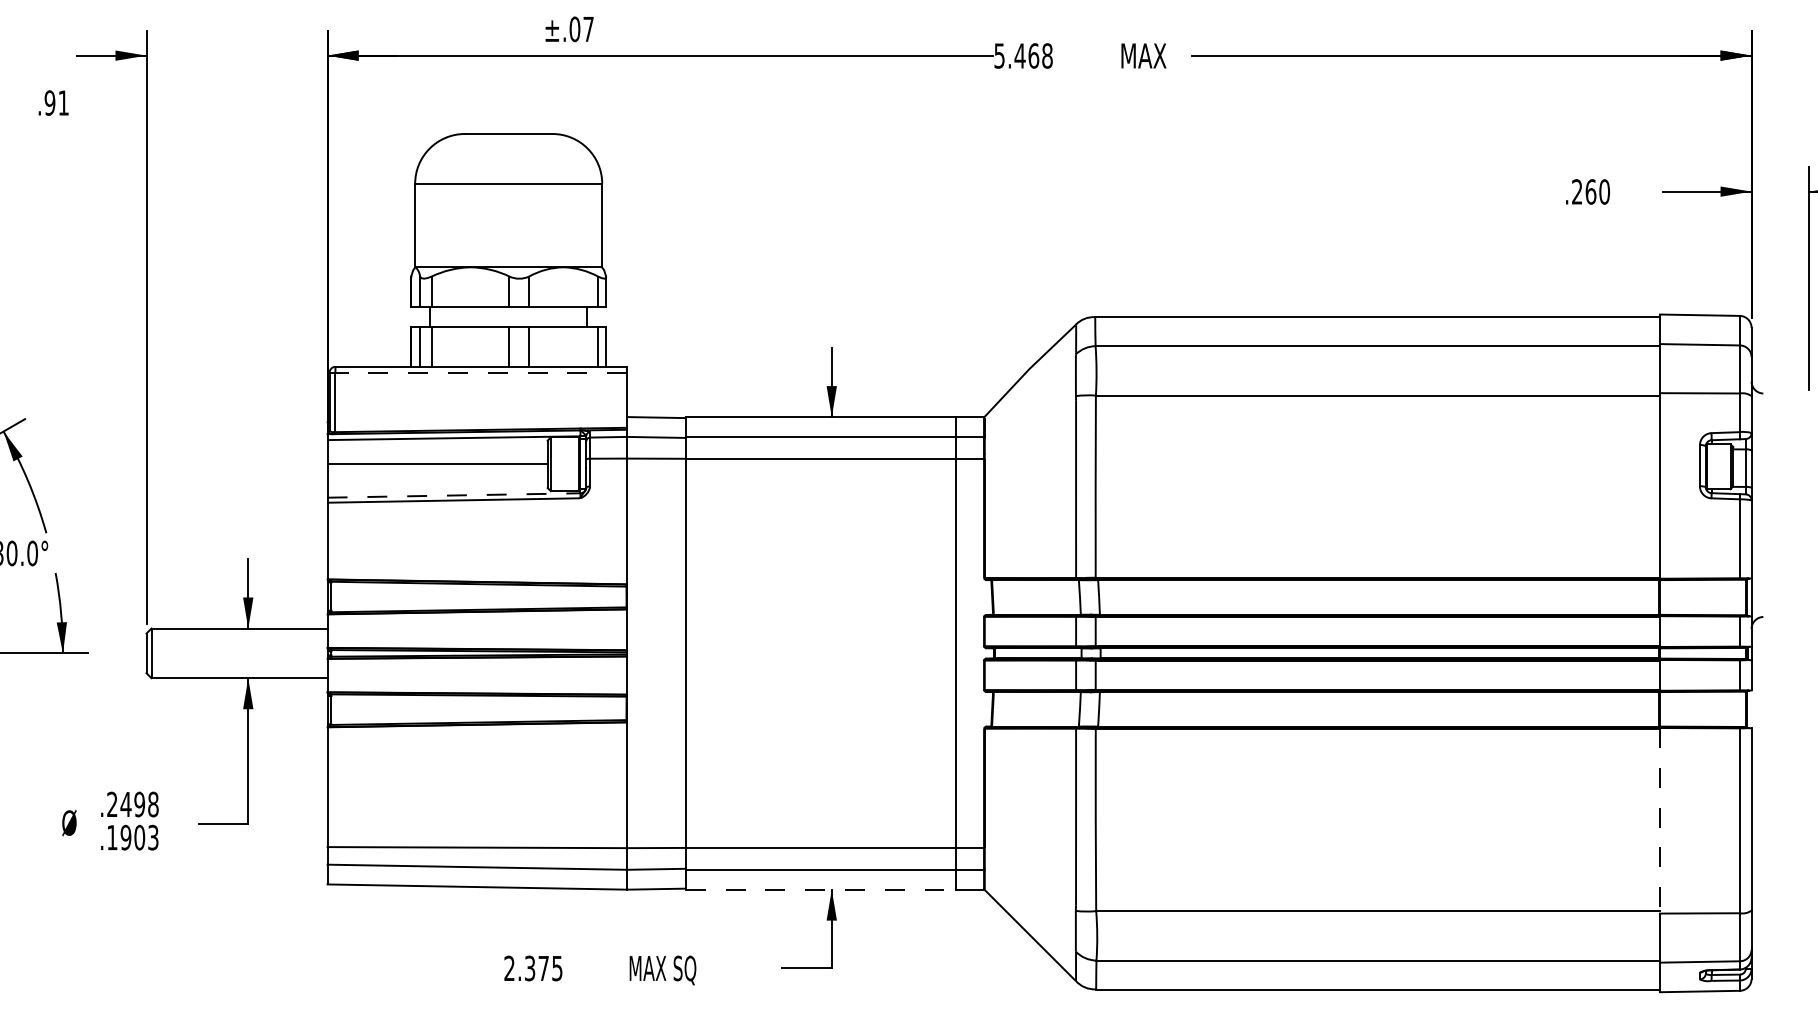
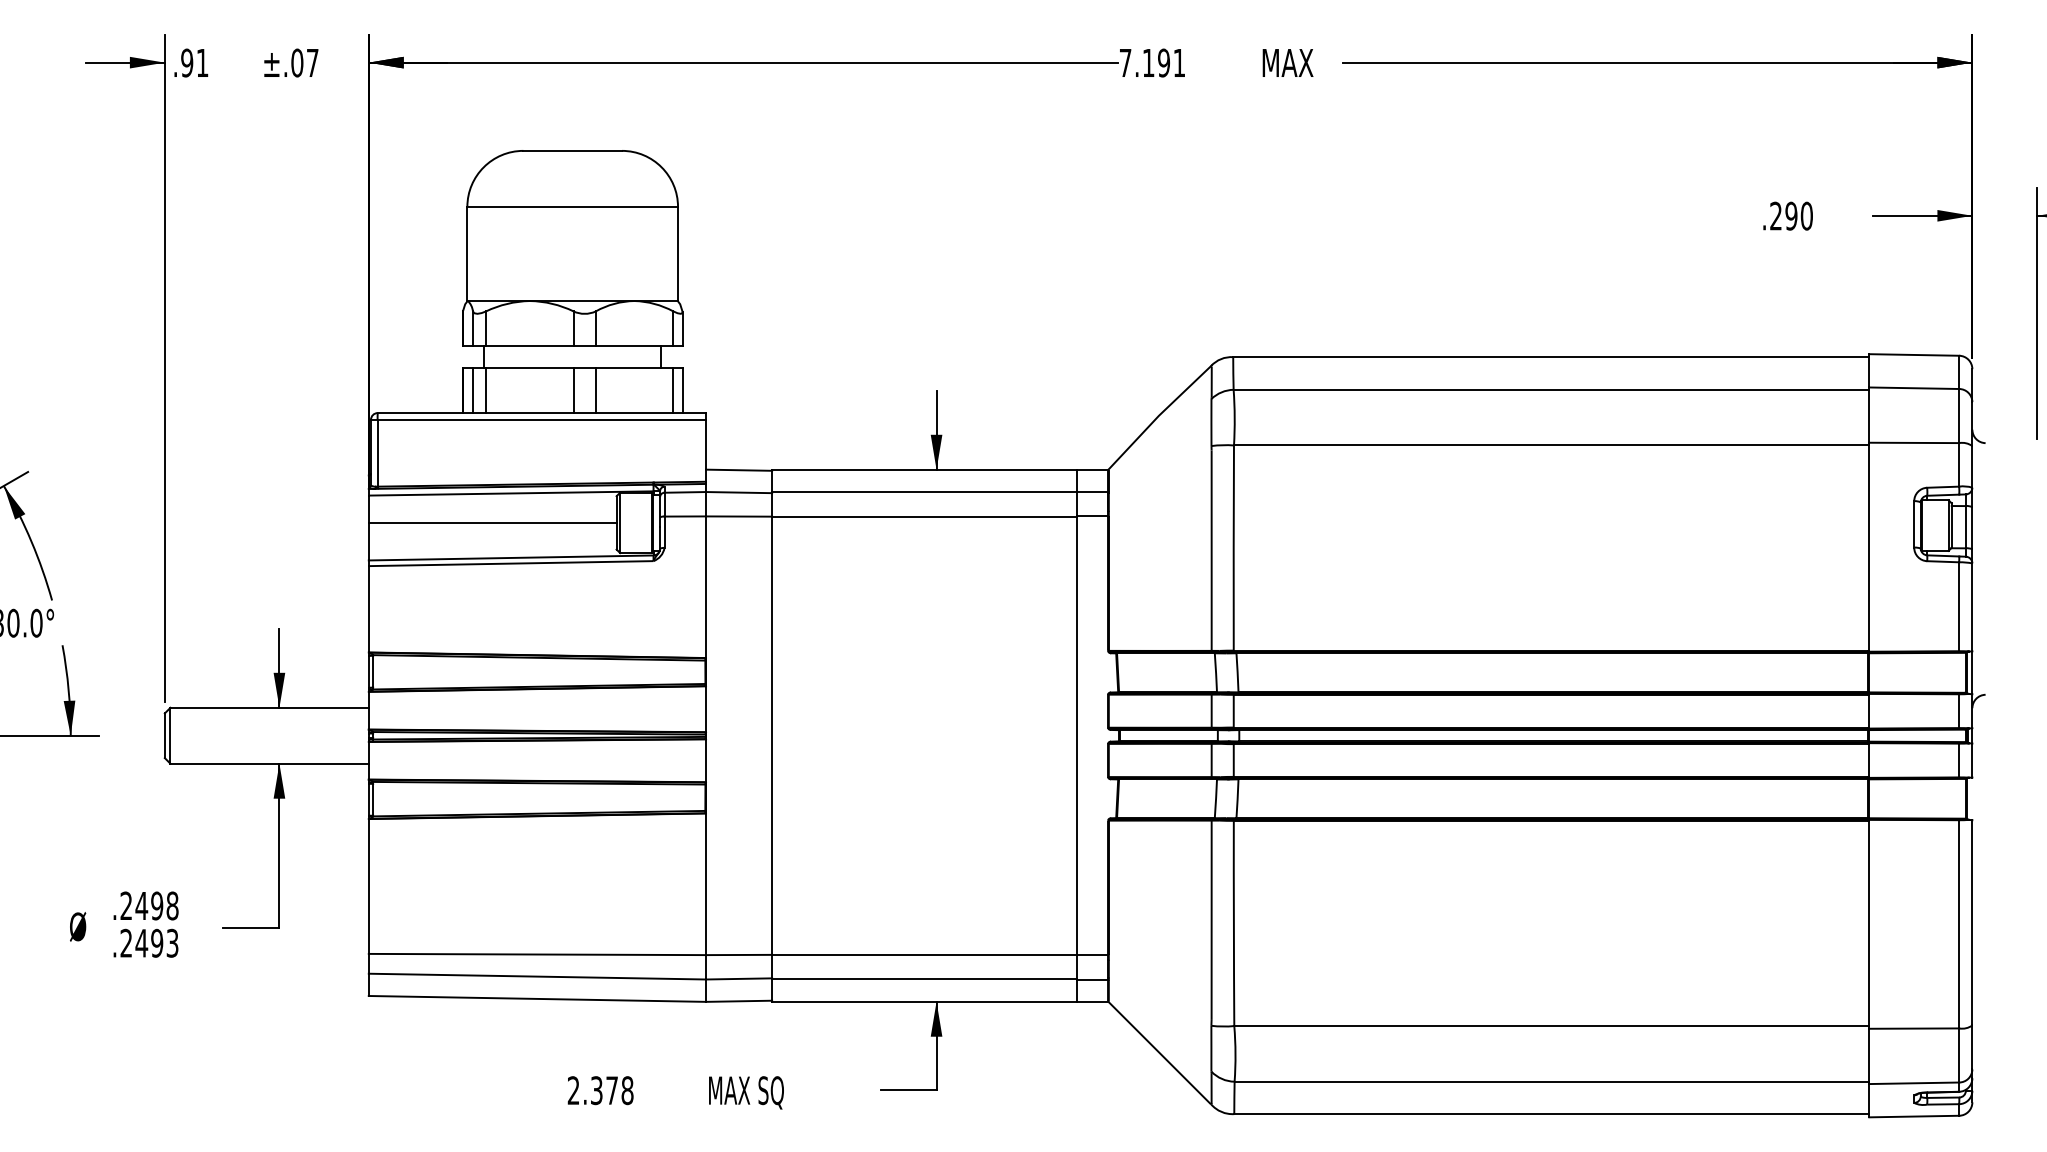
text: (569, 28) -> (291, 62), moved
text: (1023, 55) -> (1152, 62), 5.468 -> 7.191
text: (53, 102) -> (191, 62), moved
text: (1590, 191) -> (1791, 215), .260 -> .290
line: (480, 372) -> (541, 419), dashed -> solid
line: (454, 495) -> (511, 557), dashed -> solid
line: (1660, 820) -> (1869, 924), dashed -> solid
text: (125, 836) -> (141, 942), .1903 -> .2493
line: (821, 889) -> (925, 1001), dashed -> solid
text: (557, 968) -> (627, 1090), 2.375 -> 2.378

